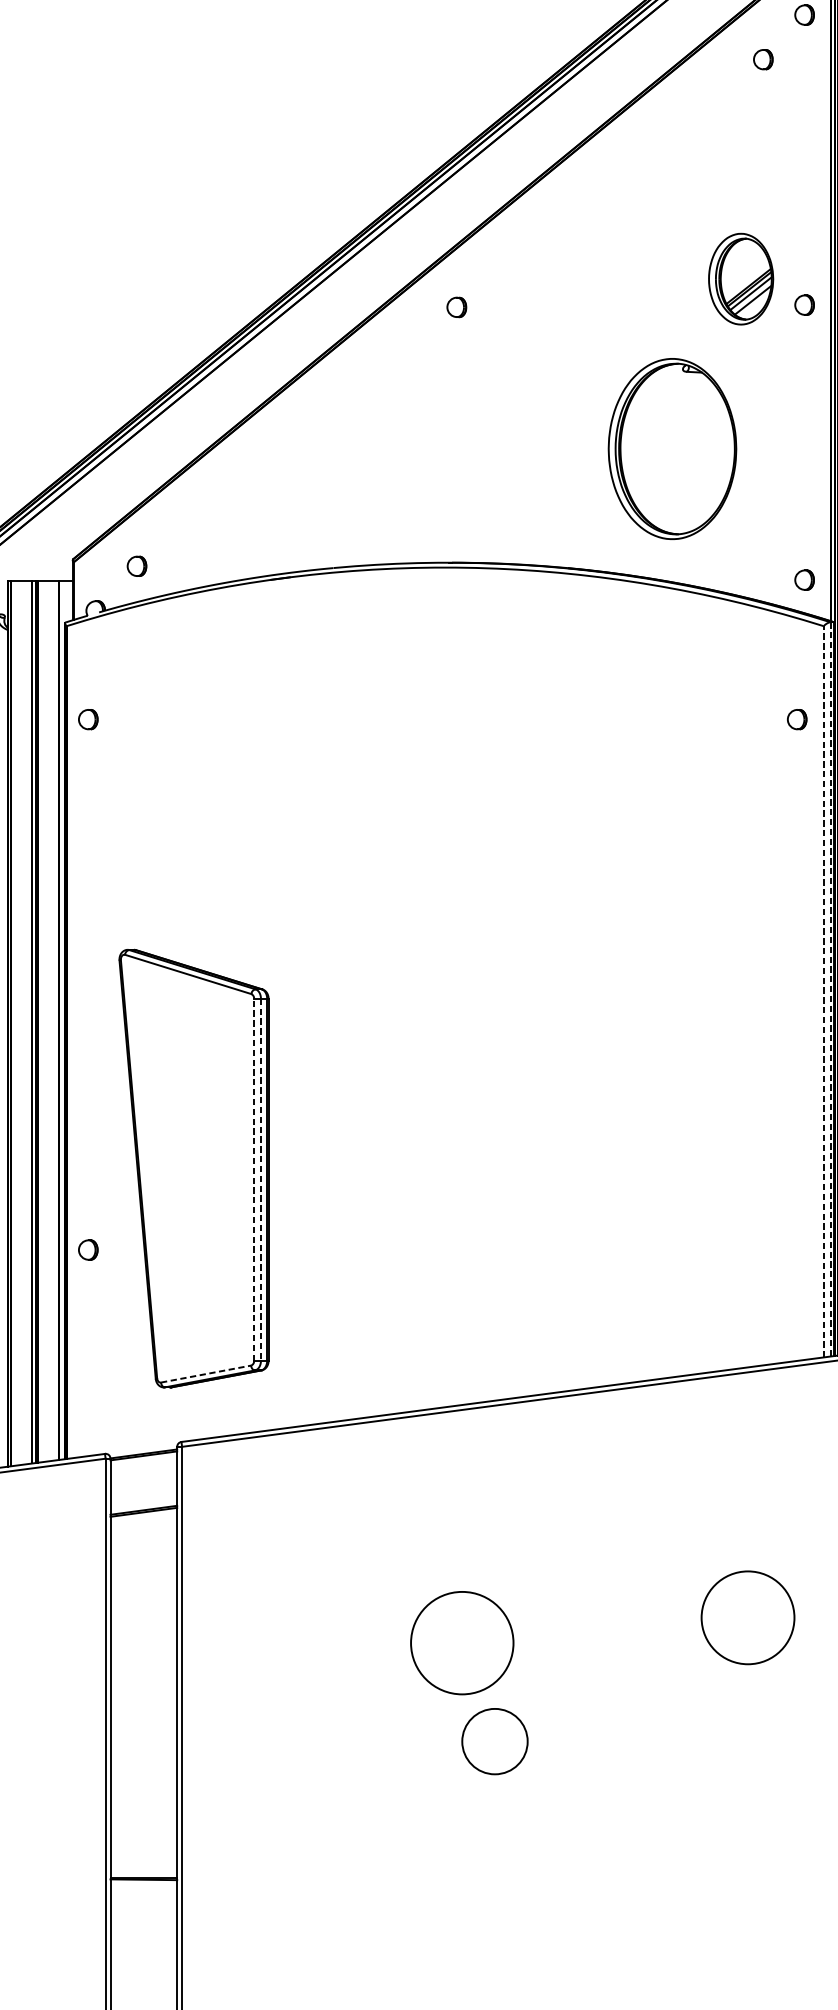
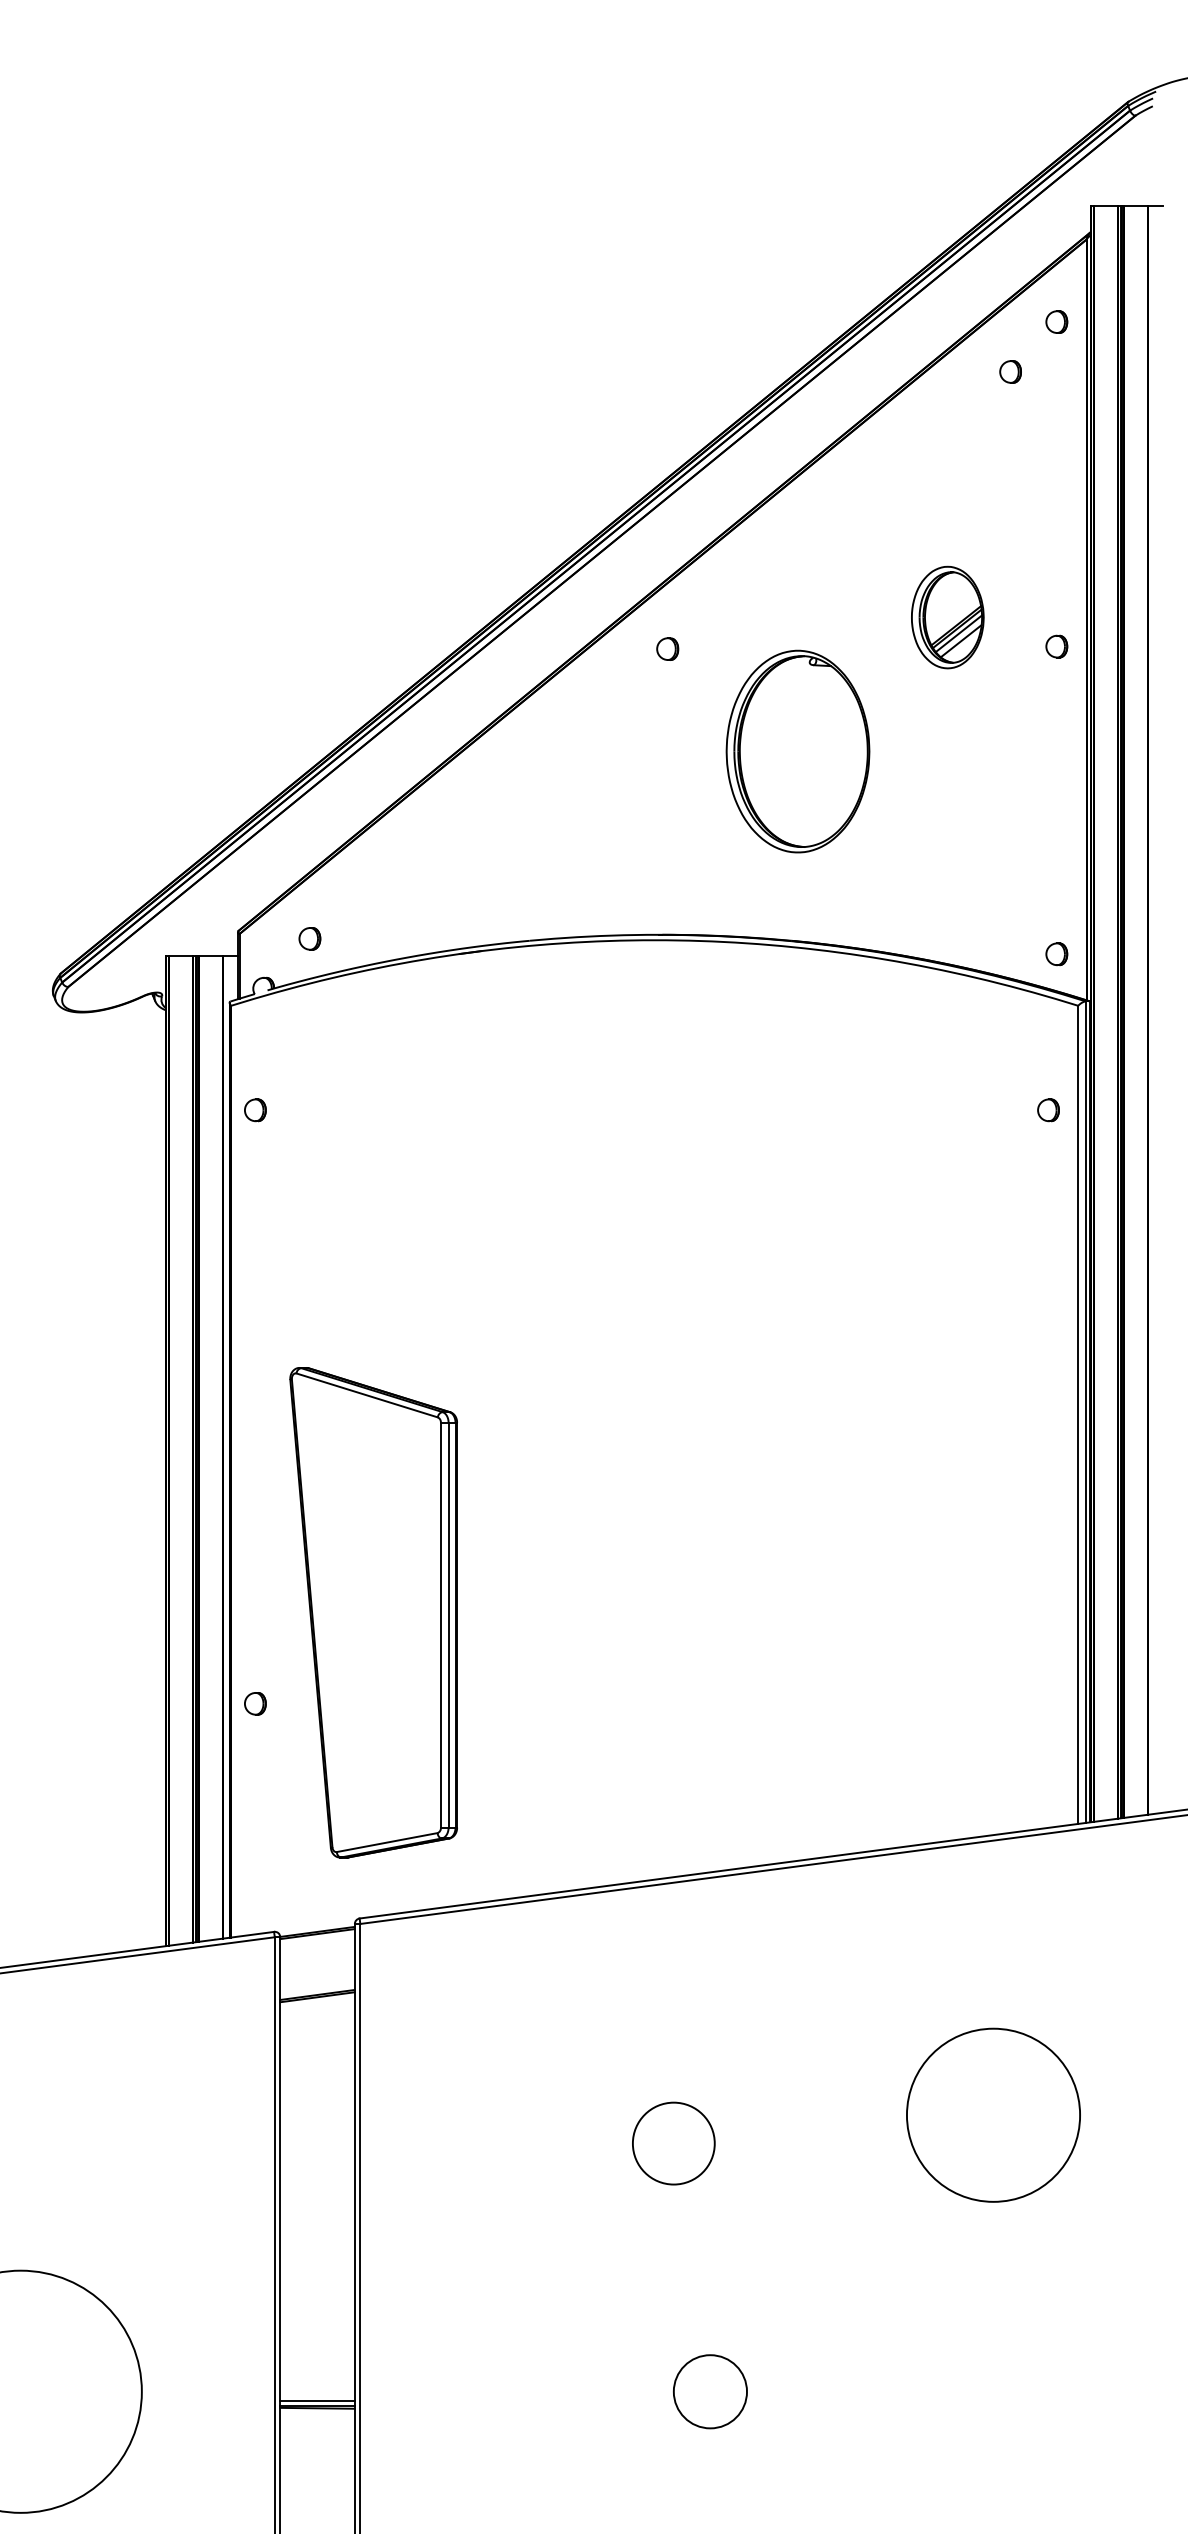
part: (740, 279) -> (947, 617), moved
part: (672, 448) -> (797, 751), moved
line: (830, 989) -> (1085, 1412), dashed -> solid
line: (823, 991) -> (1078, 1414), dashed -> solid
line: (253, 1179) -> (440, 1624), dashed -> solid
line: (260, 1180) -> (448, 1625), dashed -> solid
line: (206, 1374) -> (387, 1842), dashed -> solid
circle: (748, 1617) -> (993, 2114), size x1.67
circle: (461, 1643) -> (673, 2143), size x0.71
circle: (495, 1741) -> (710, 2391), moved
line: (143, 1872) -> (317, 2400), added

